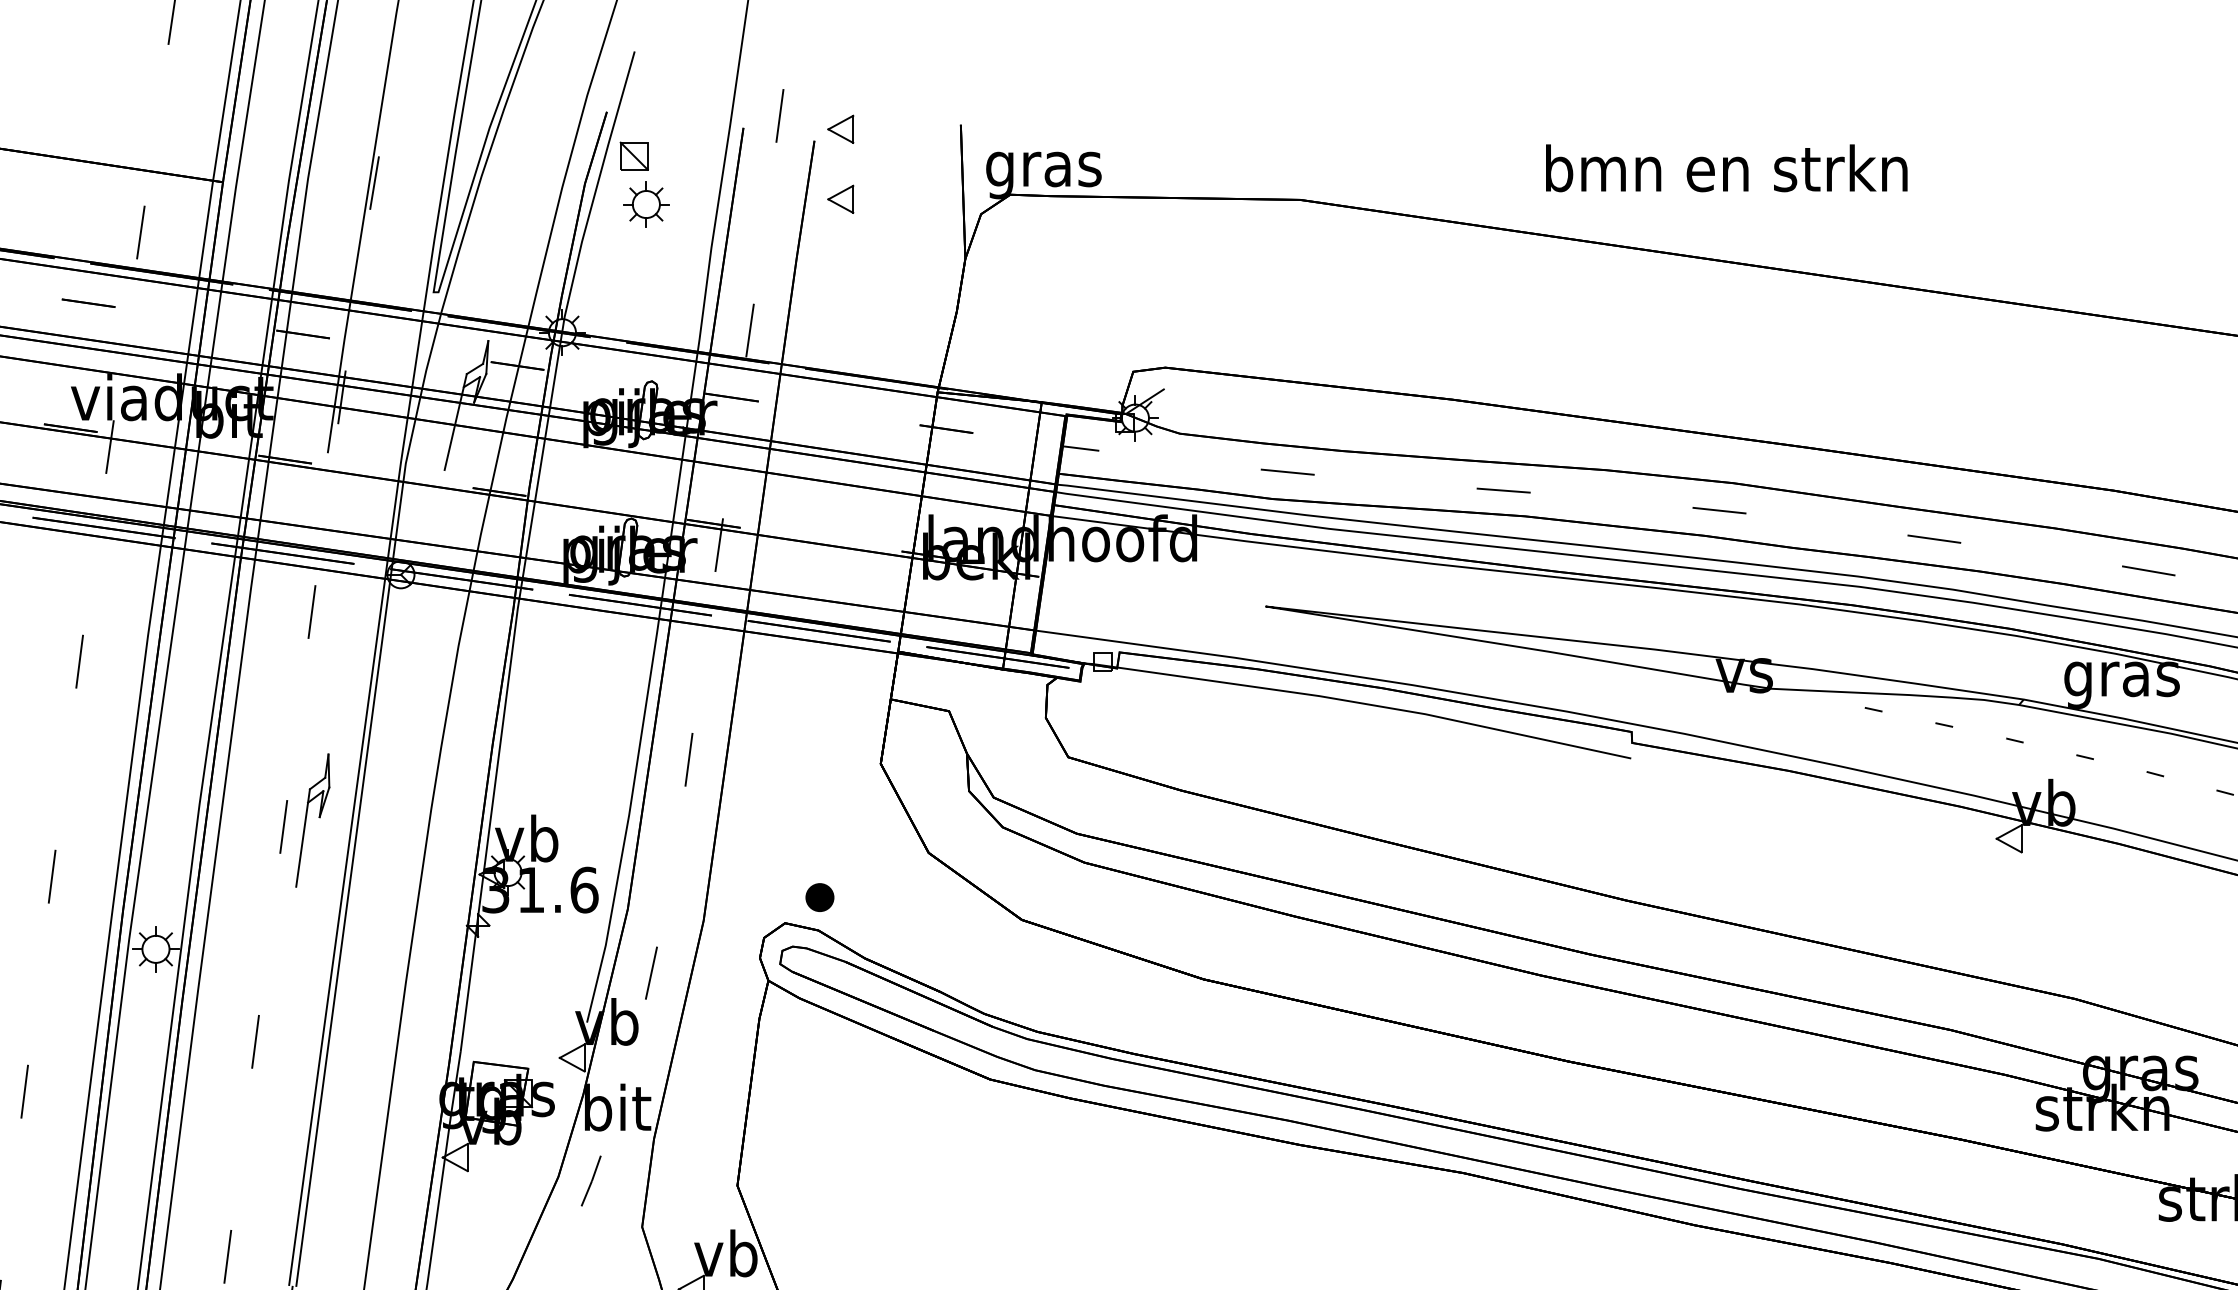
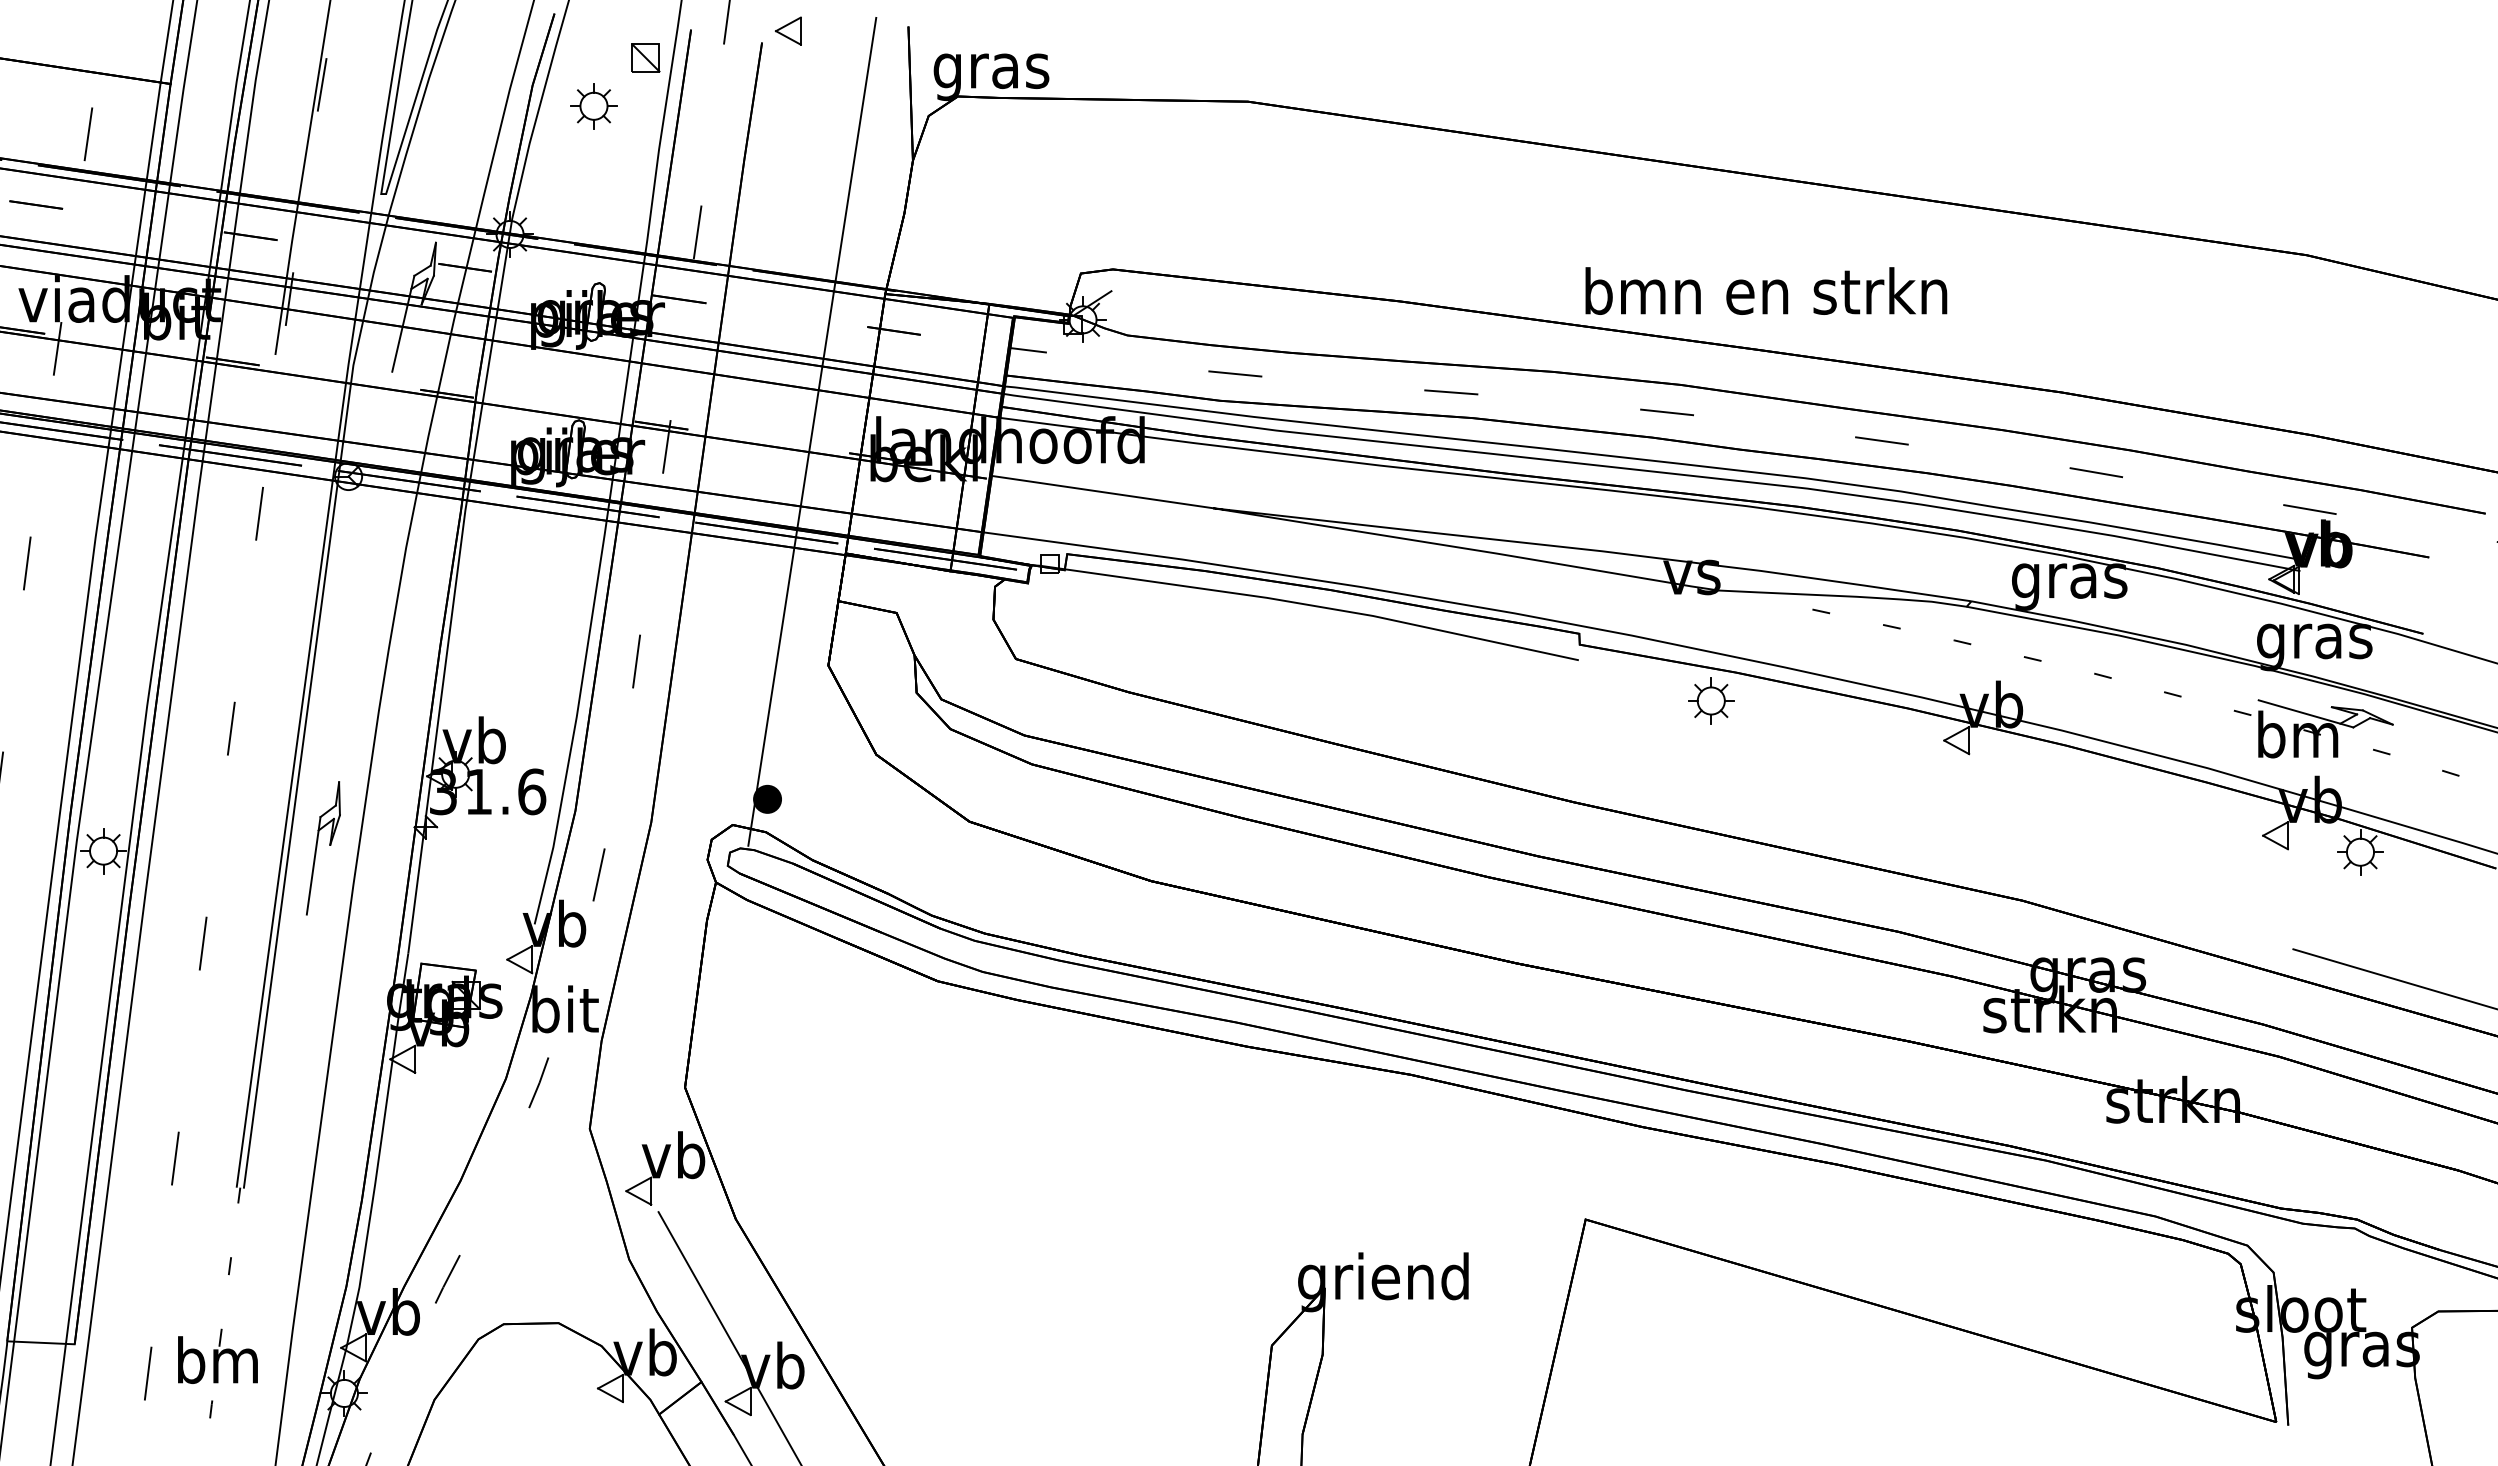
part: (633, 155) -> (645, 57), moved
text: (1726, 167) -> (1766, 290), moved
part: (840, 198) -> (788, 100), removed
line: (864, 529) -> (812, 431), added
line: (1154, 589) -> (1102, 491), added
part: (1763, 798) -> (1711, 700), added
part: (306, 819) -> (317, 847), moved

